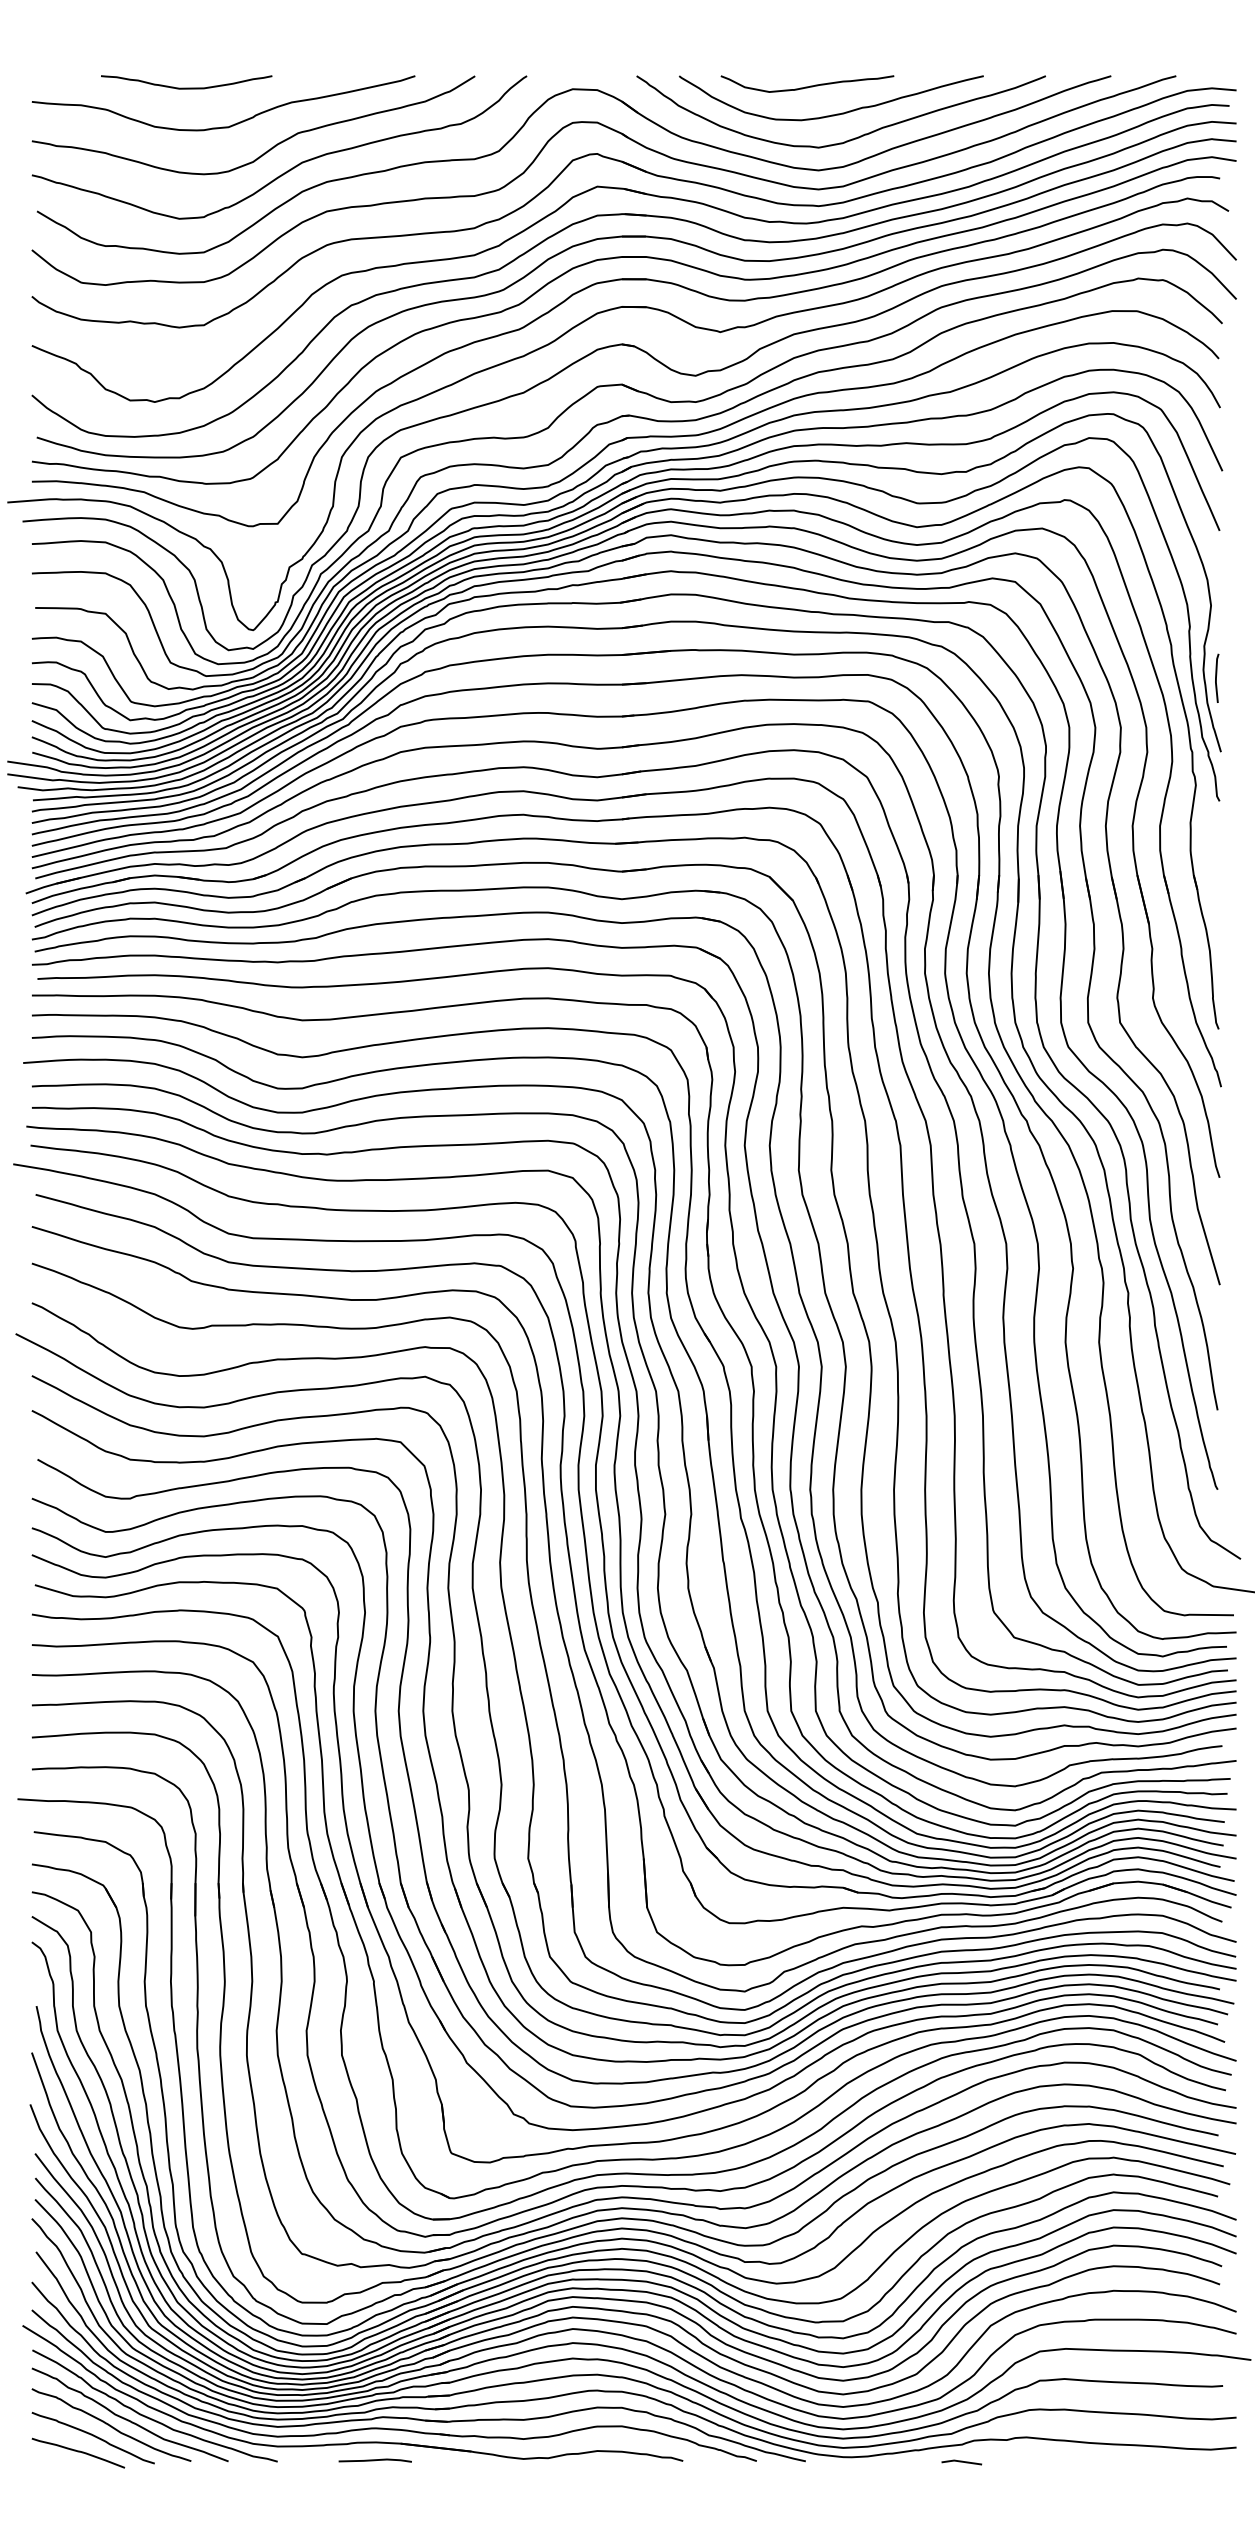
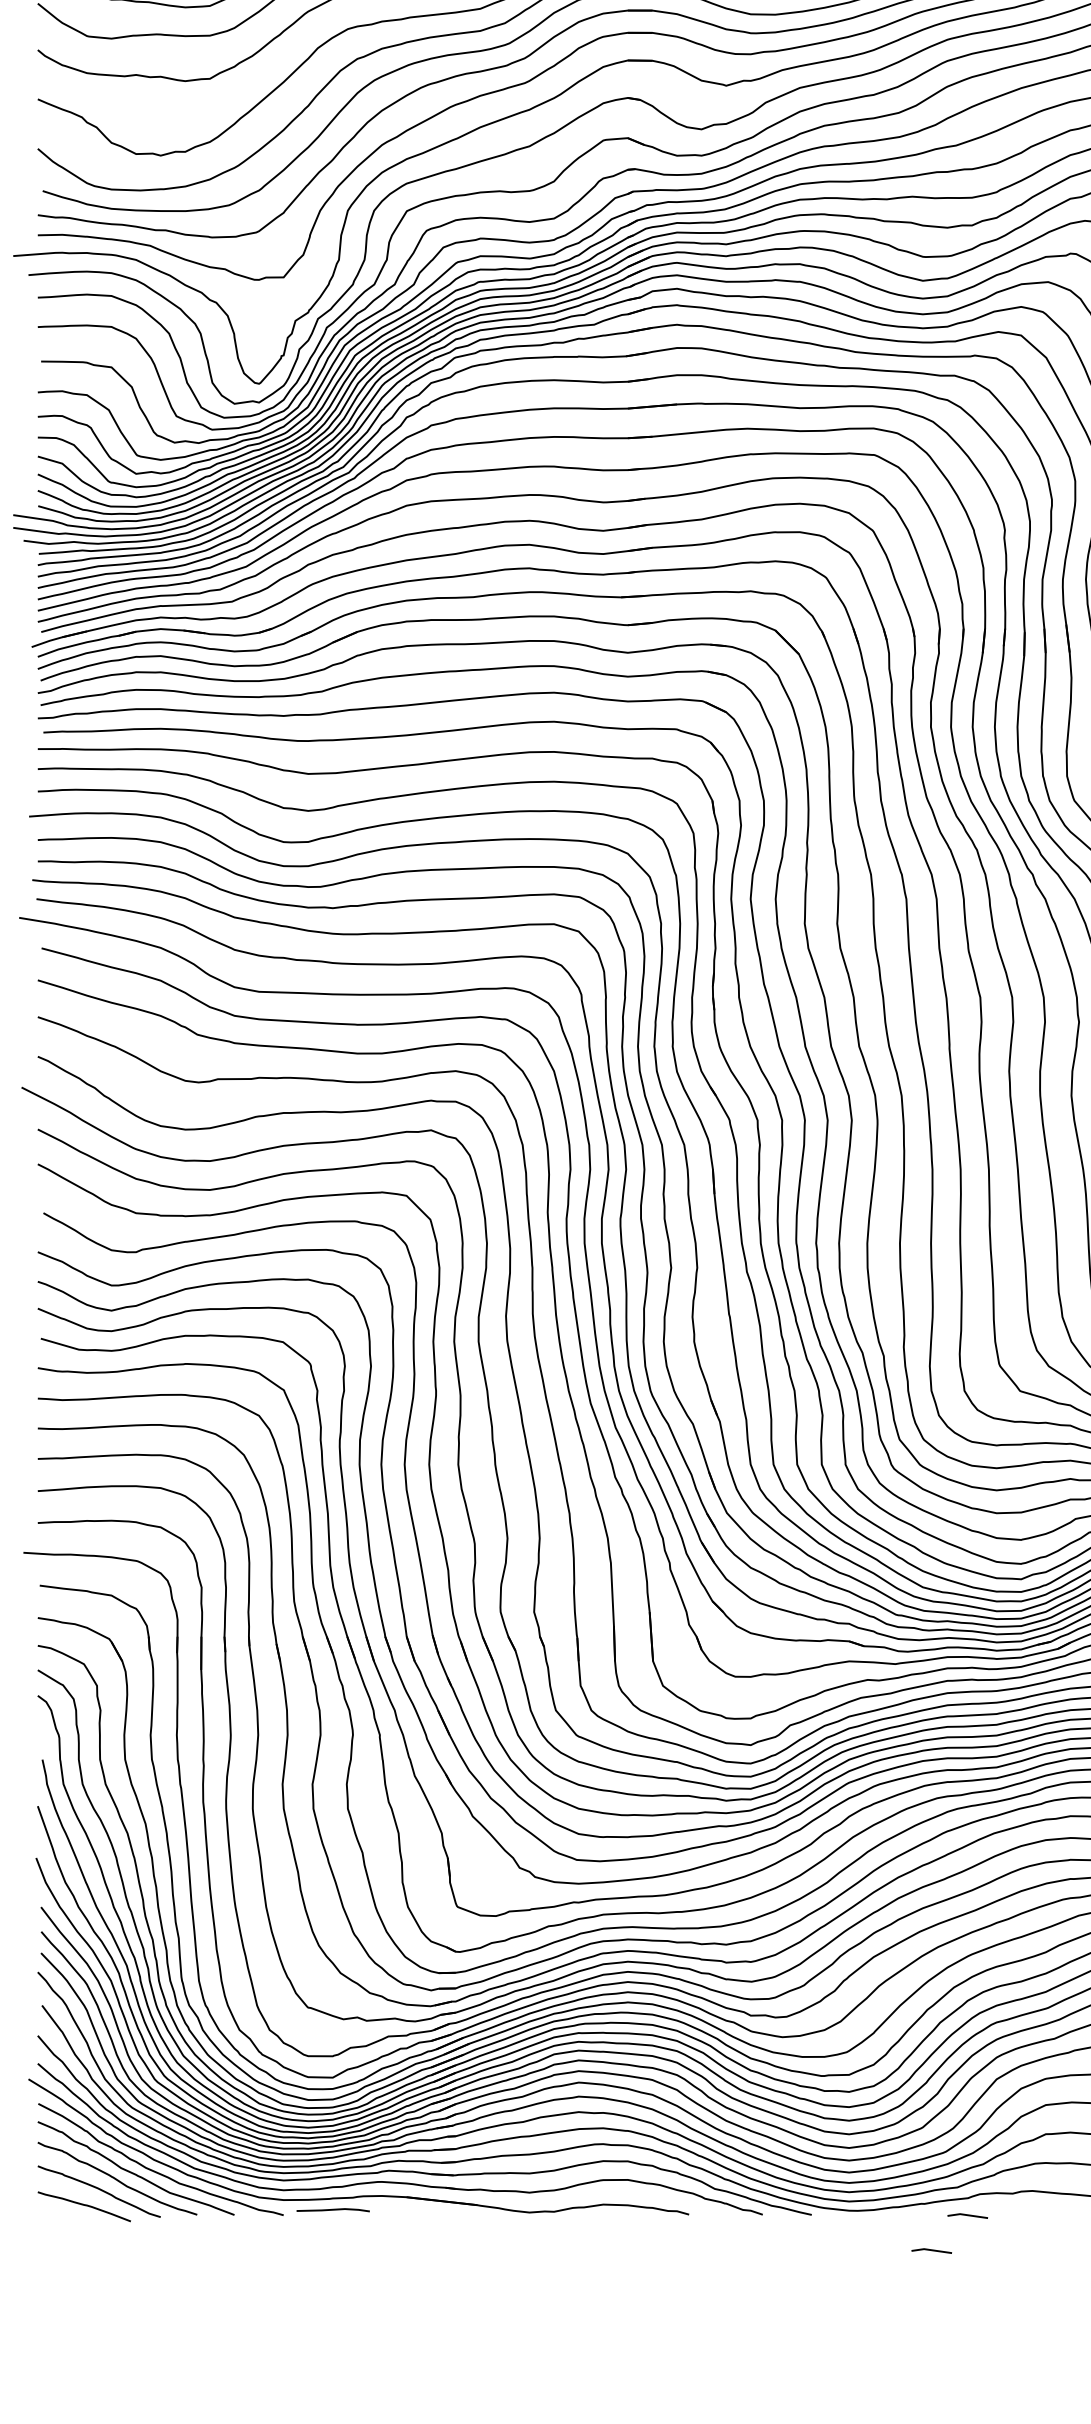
line: (374, 2460) -> (332, 2210), moved
line: (925, 2497) -> (931, 2251), added

